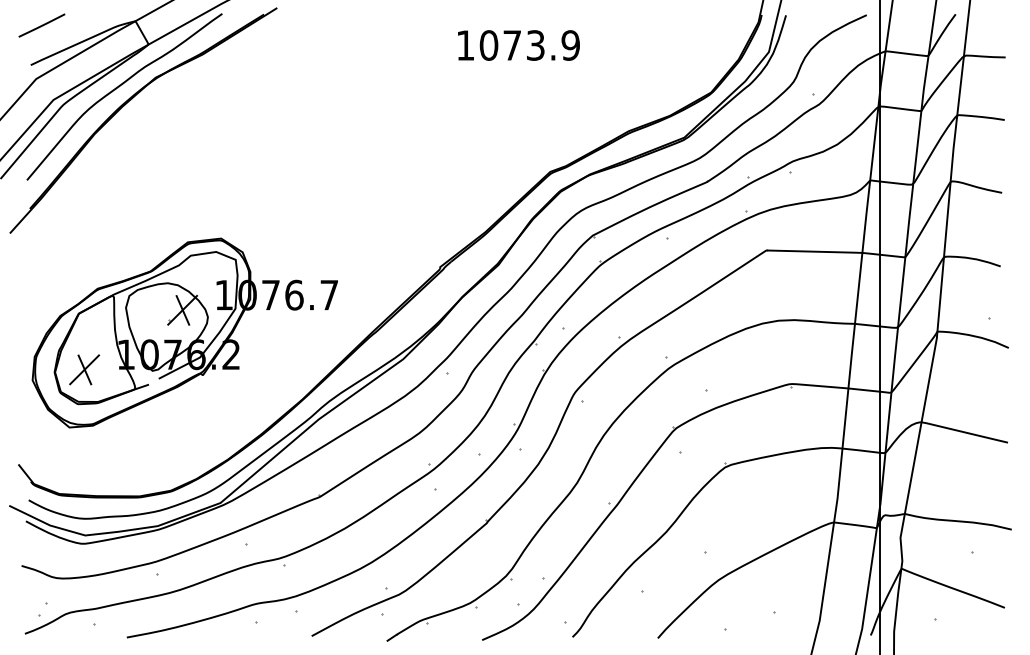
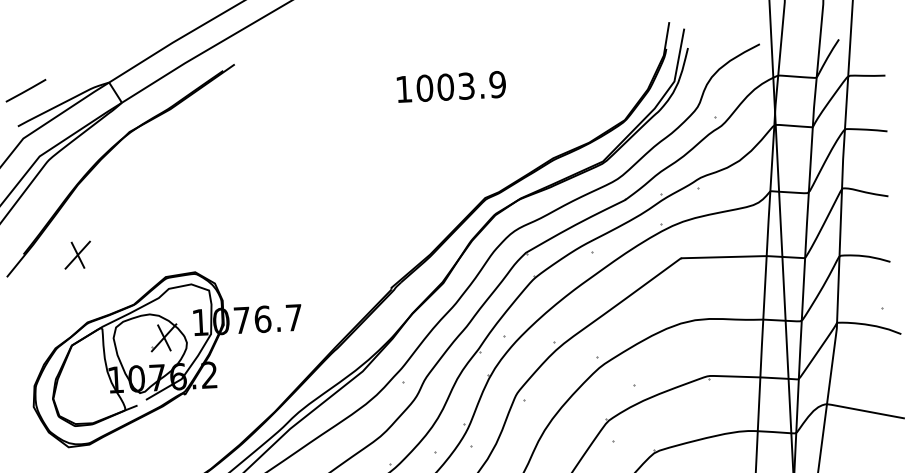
text: (512, 45) -> (445, 87), 1073.9 -> 1003.9
curve: (119, 87) -> (97, 142), removed
part: (84, 369) -> (77, 254), moved

